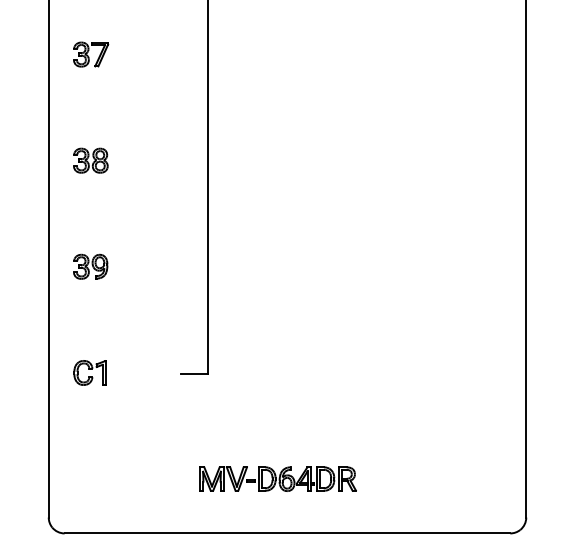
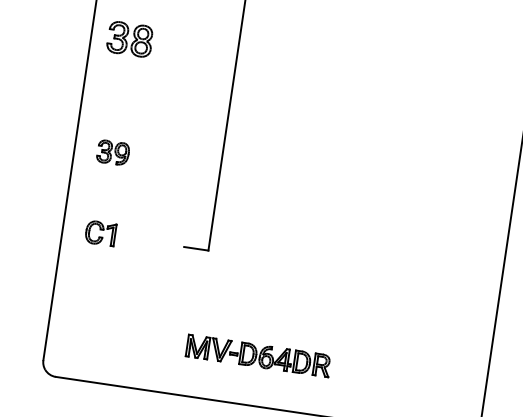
part: (90, 160) -> (129, 39), size x1.4
part: (90, 266) -> (113, 152), moved

